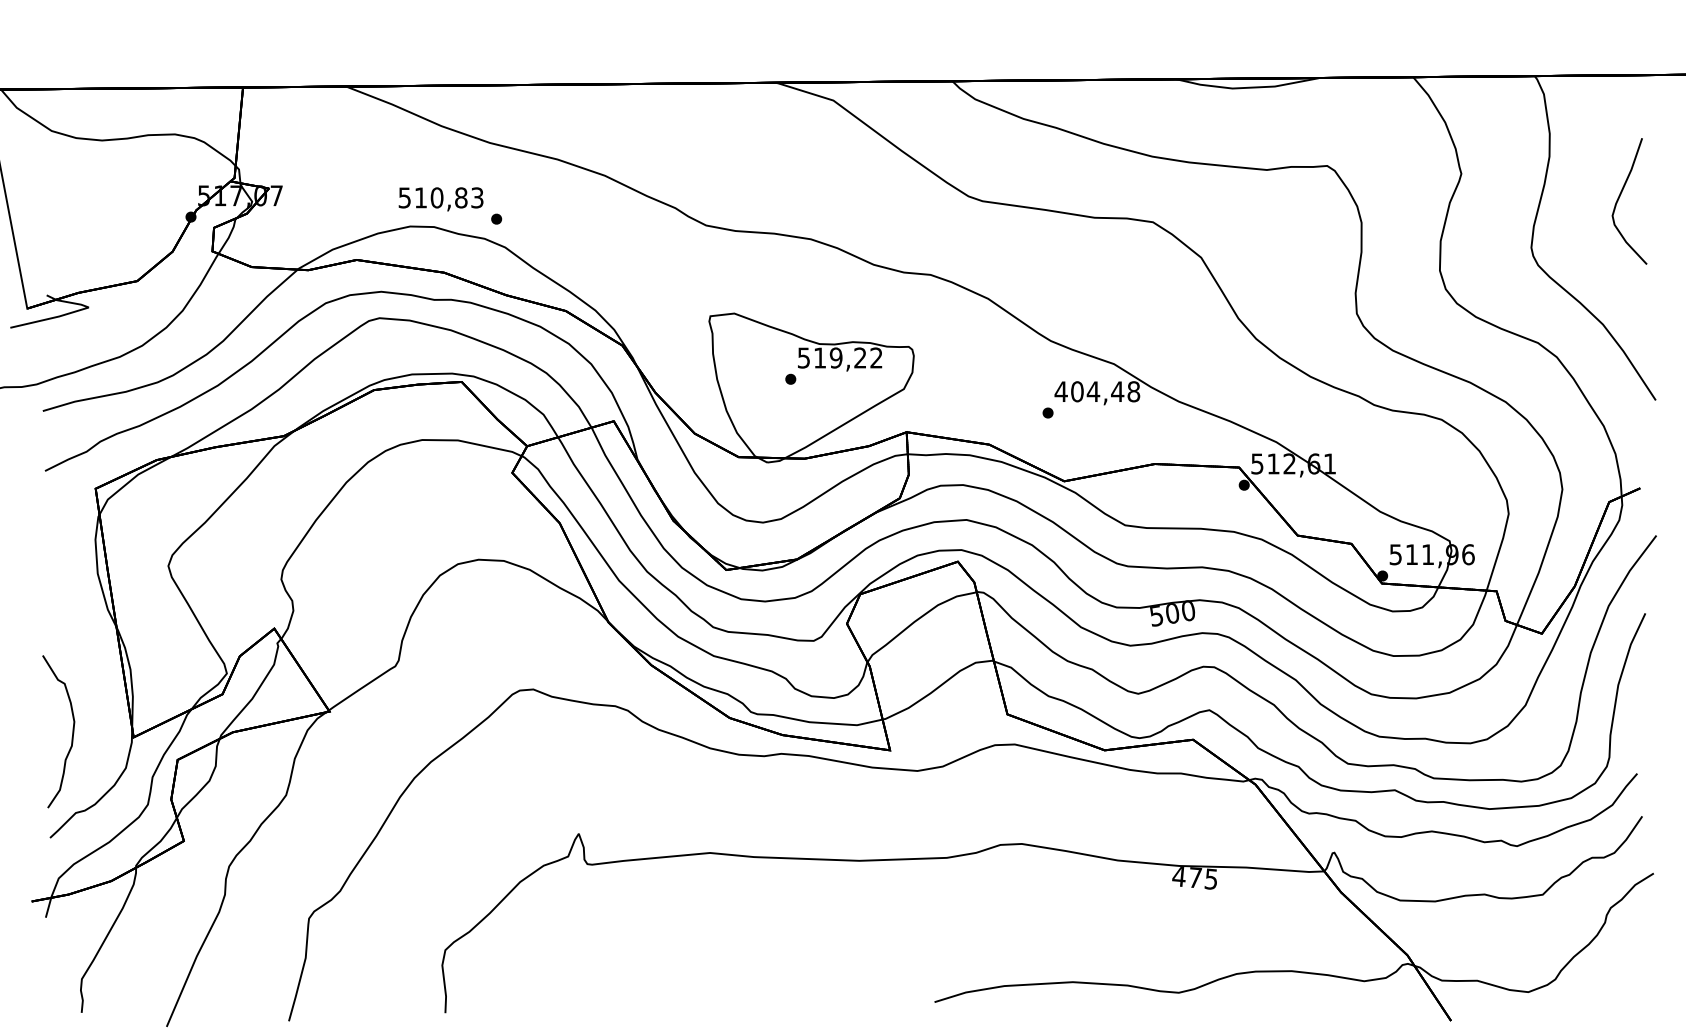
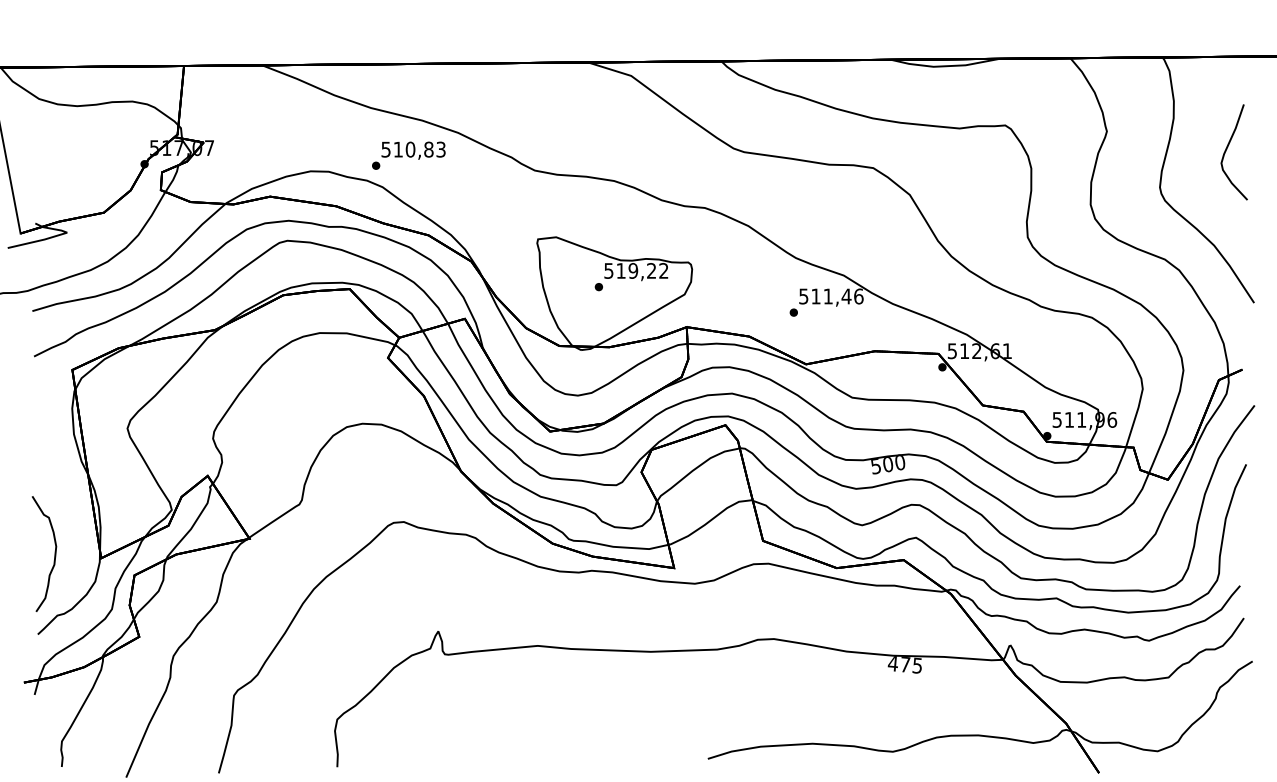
text: (440, 199) -> (413, 150), moved
text: (1097, 391) -> (831, 296), 404,48 -> 511,46

